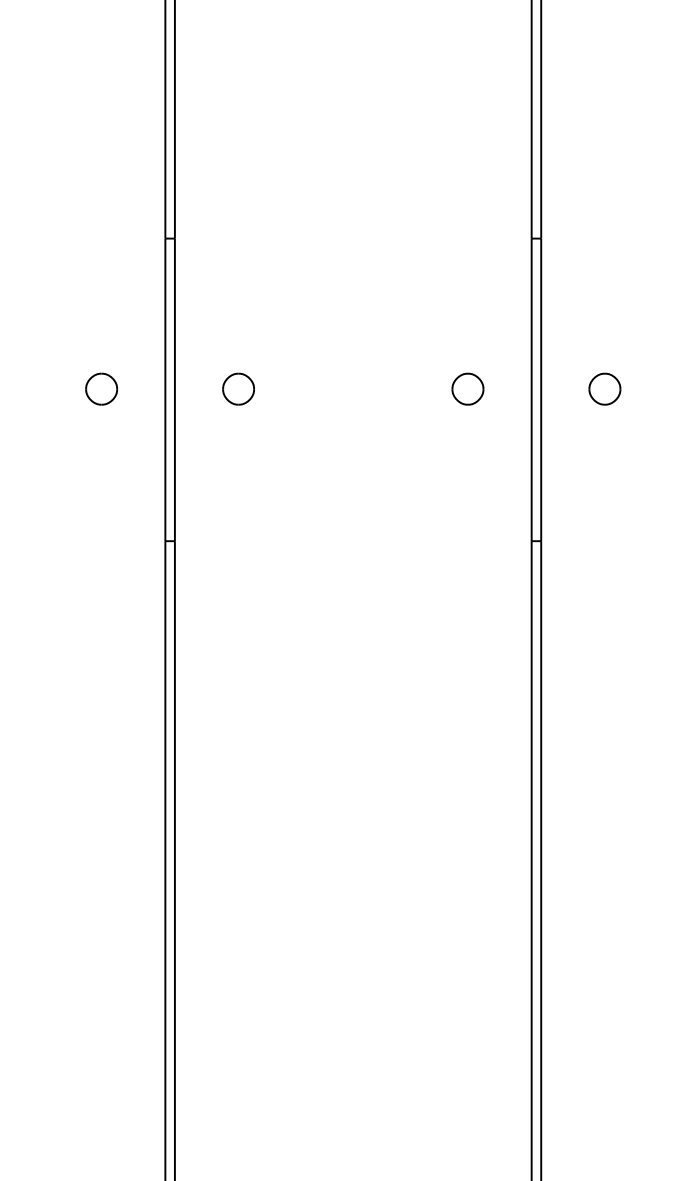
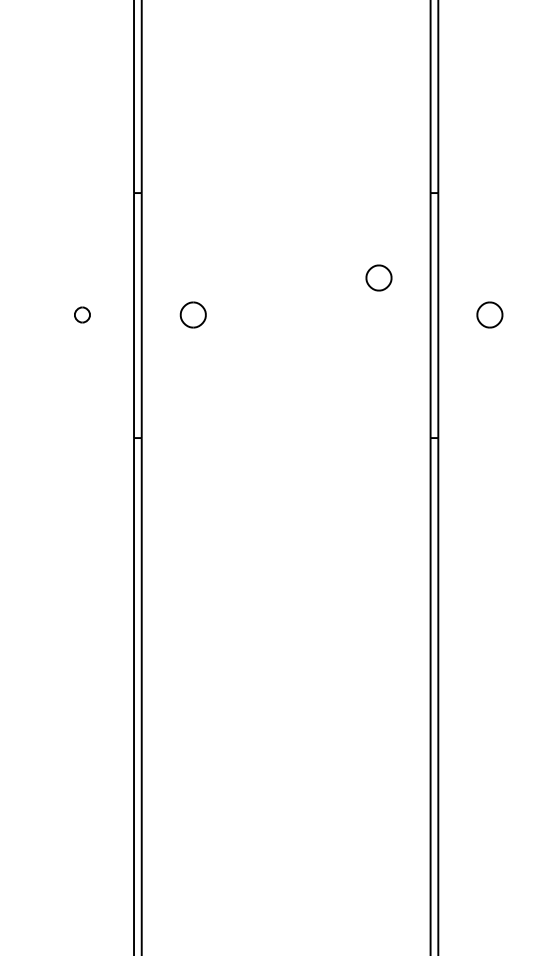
part: (101, 388) -> (82, 314), size x0.6
part: (467, 388) -> (378, 277), moved

